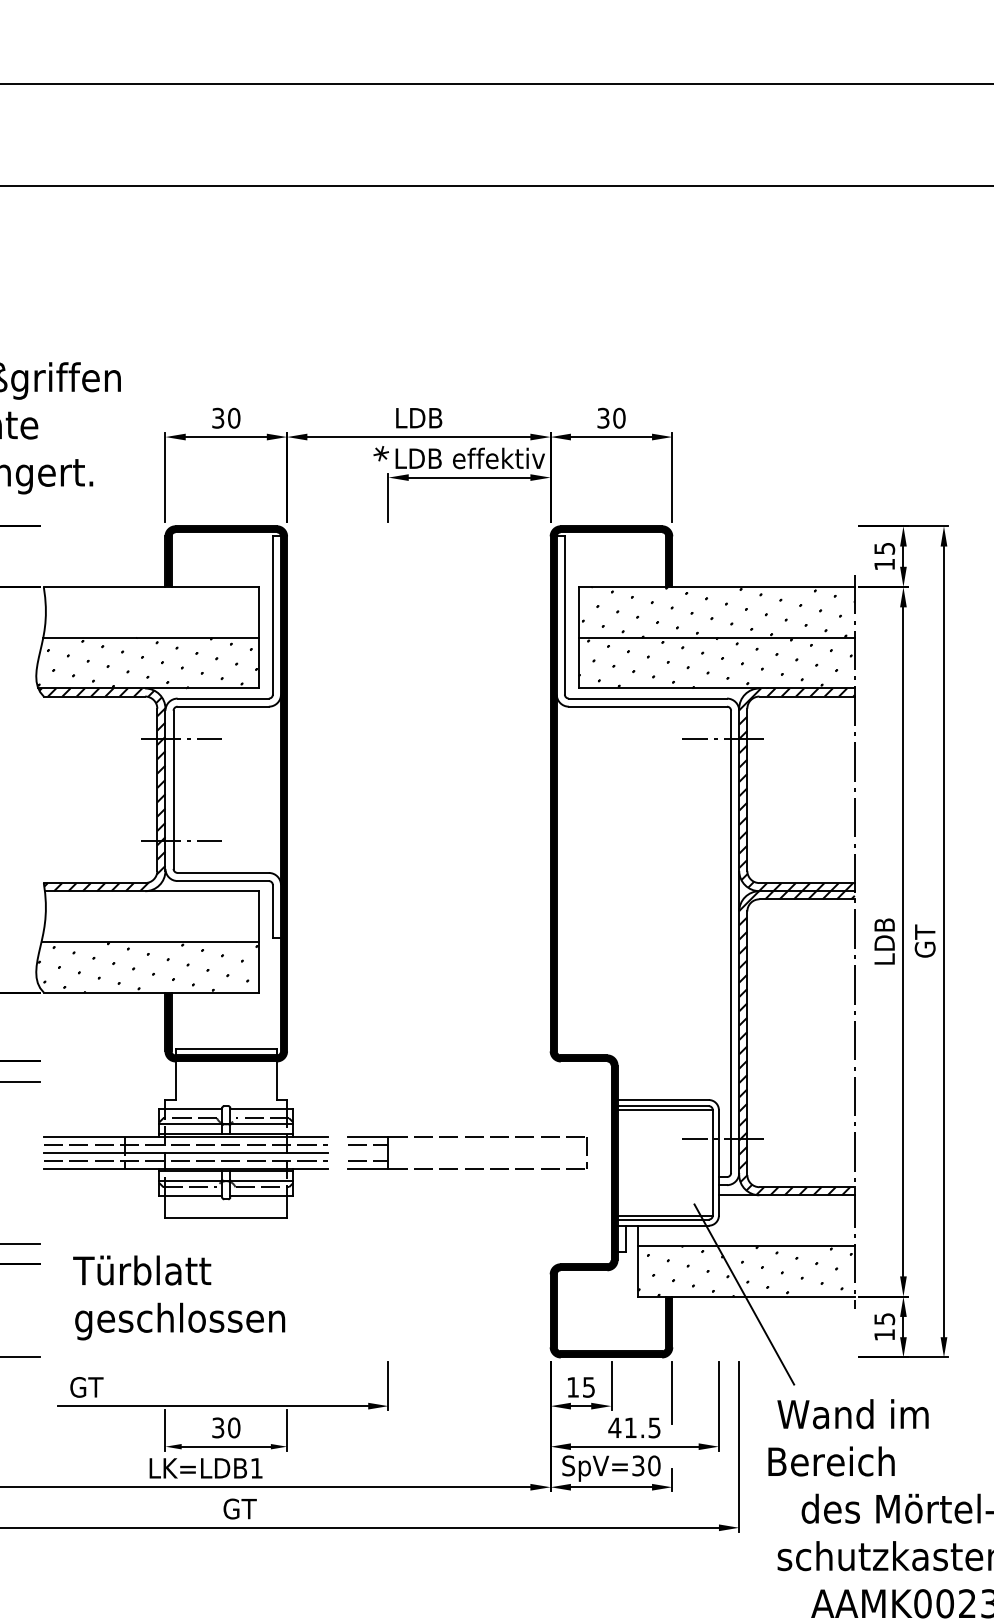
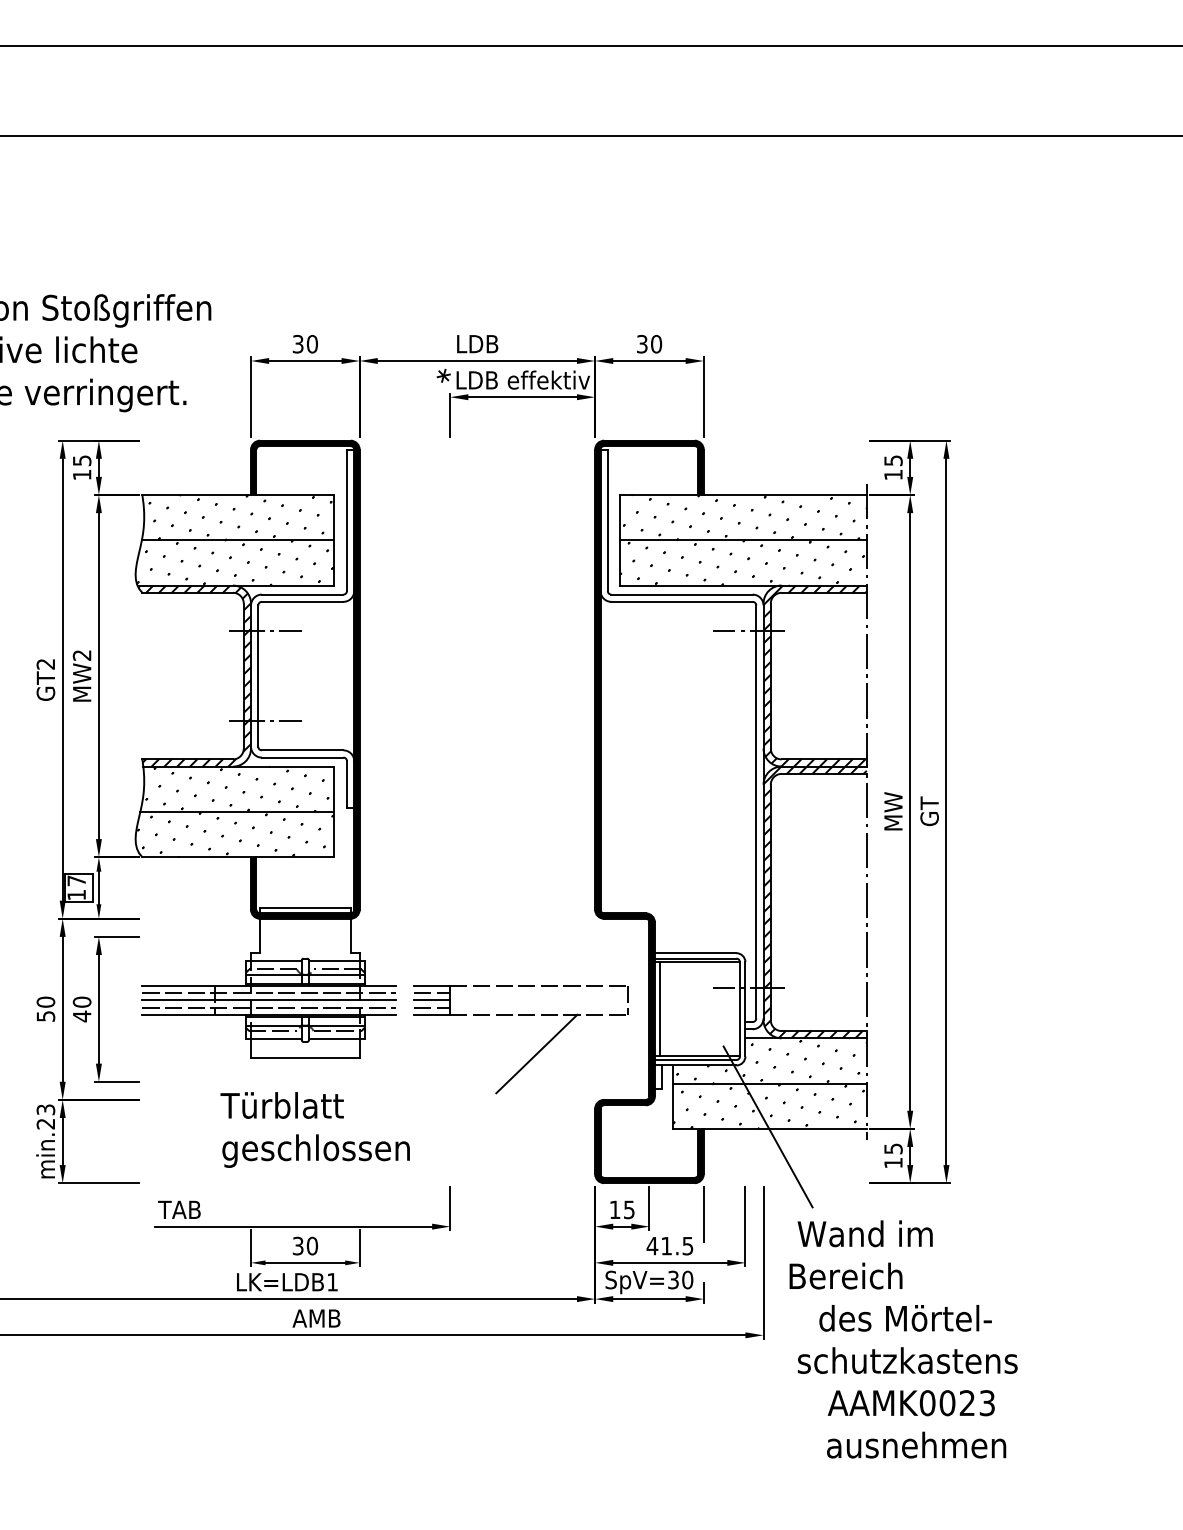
hatch: (153, 612) -> (240, 517), added
hatch: (149, 915) -> (236, 788), added
text: (884, 941) -> (893, 811), LDB -> MW
line: (368, 1152) -> (432, 1000), added
line: (623, 1163) -> (660, 1009), added
line: (485, 1212) -> (536, 1053), added
hatch: (748, 1220) -> (771, 1060), added
text: (178, 1297) -> (314, 1129), moved
text: (85, 1386) -> (179, 1209), GT -> TAB
text: (238, 1508) -> (316, 1318), GT -> AMB

